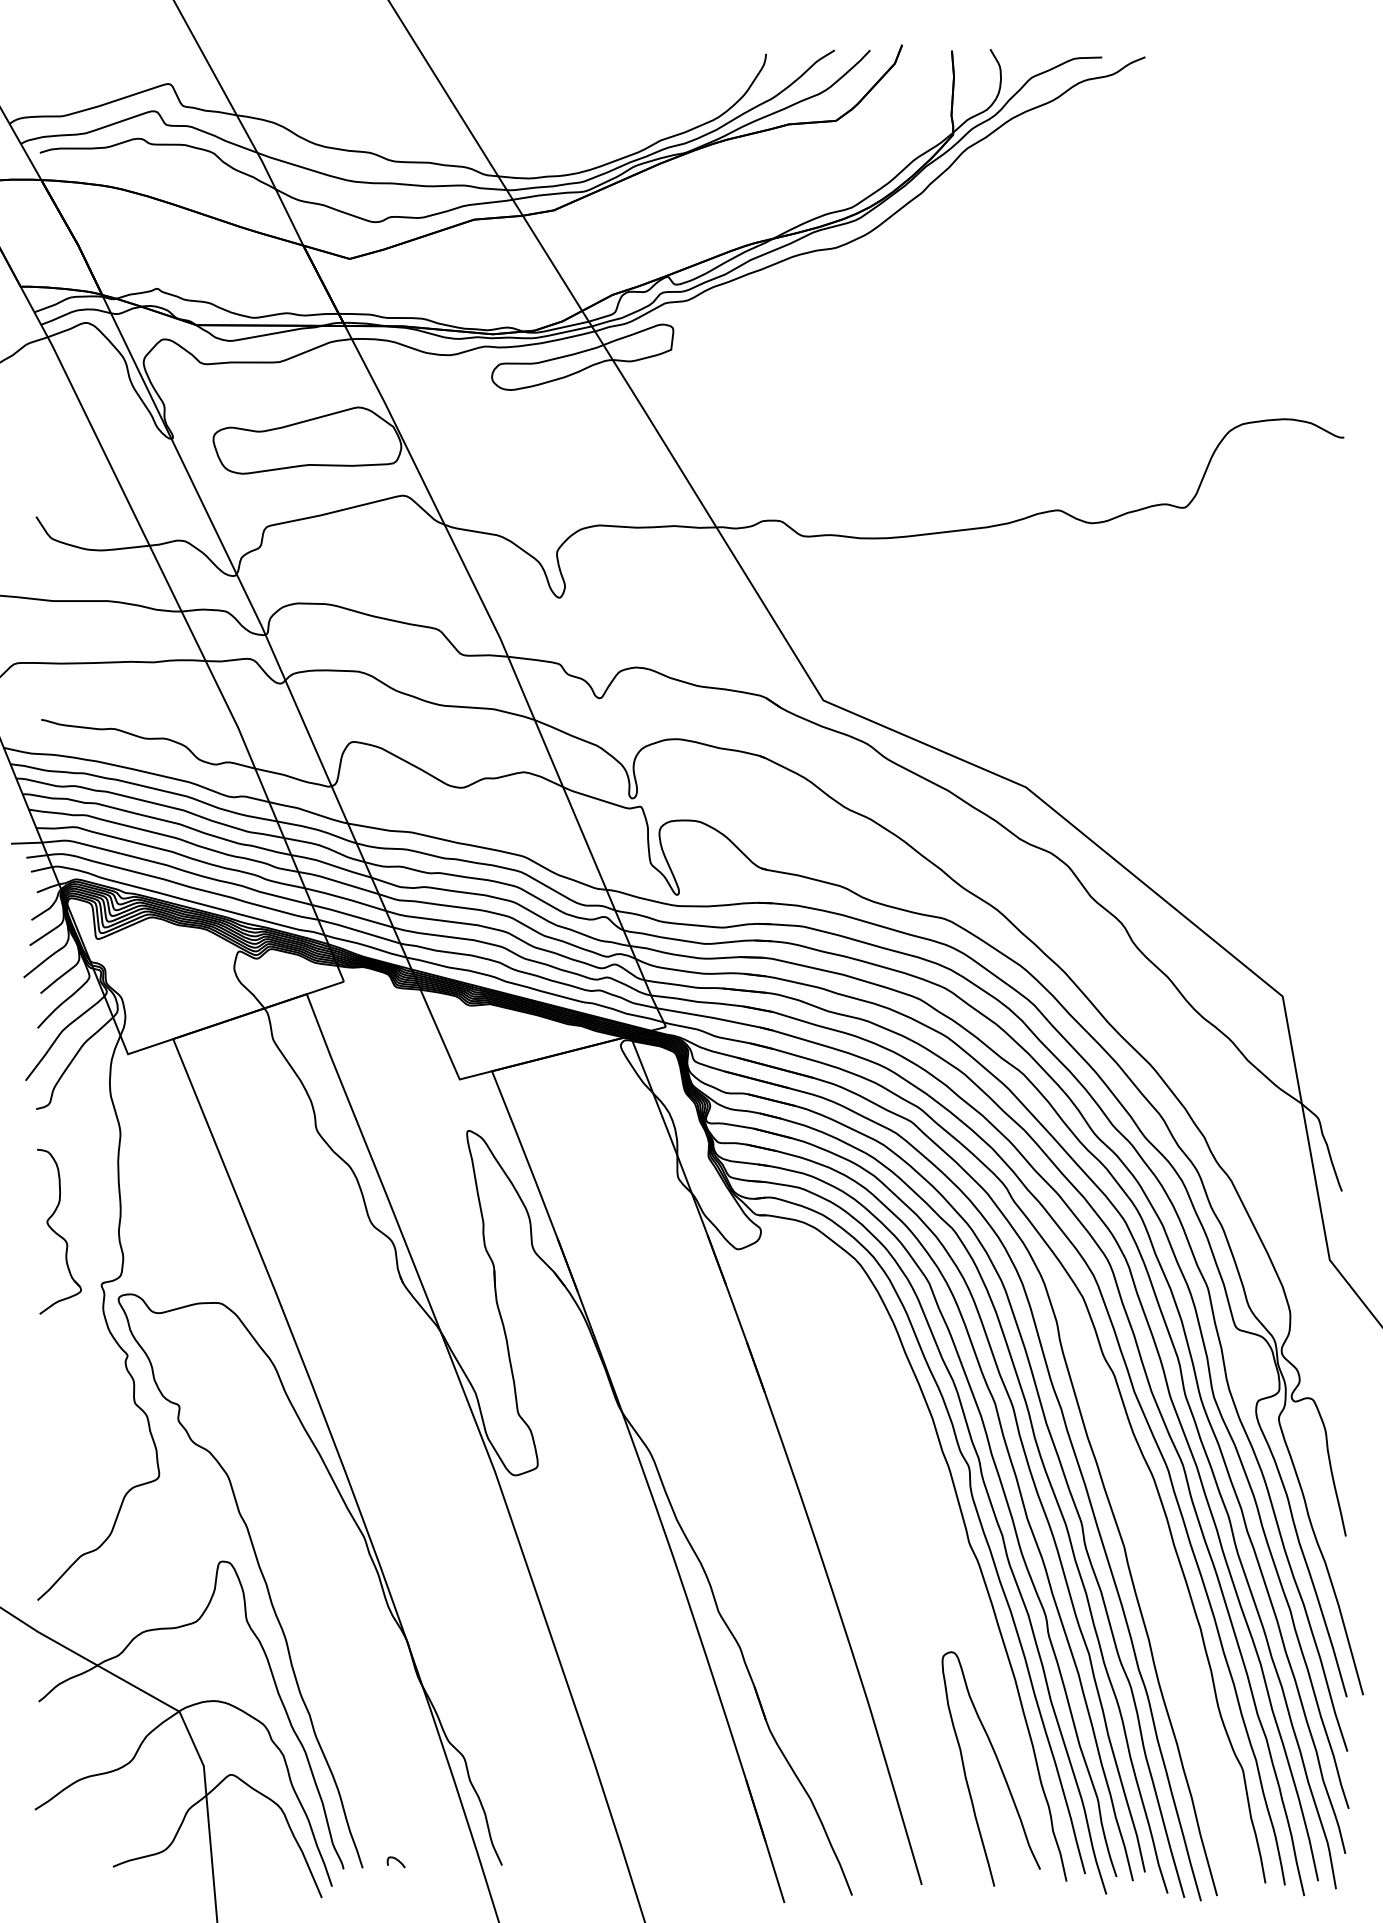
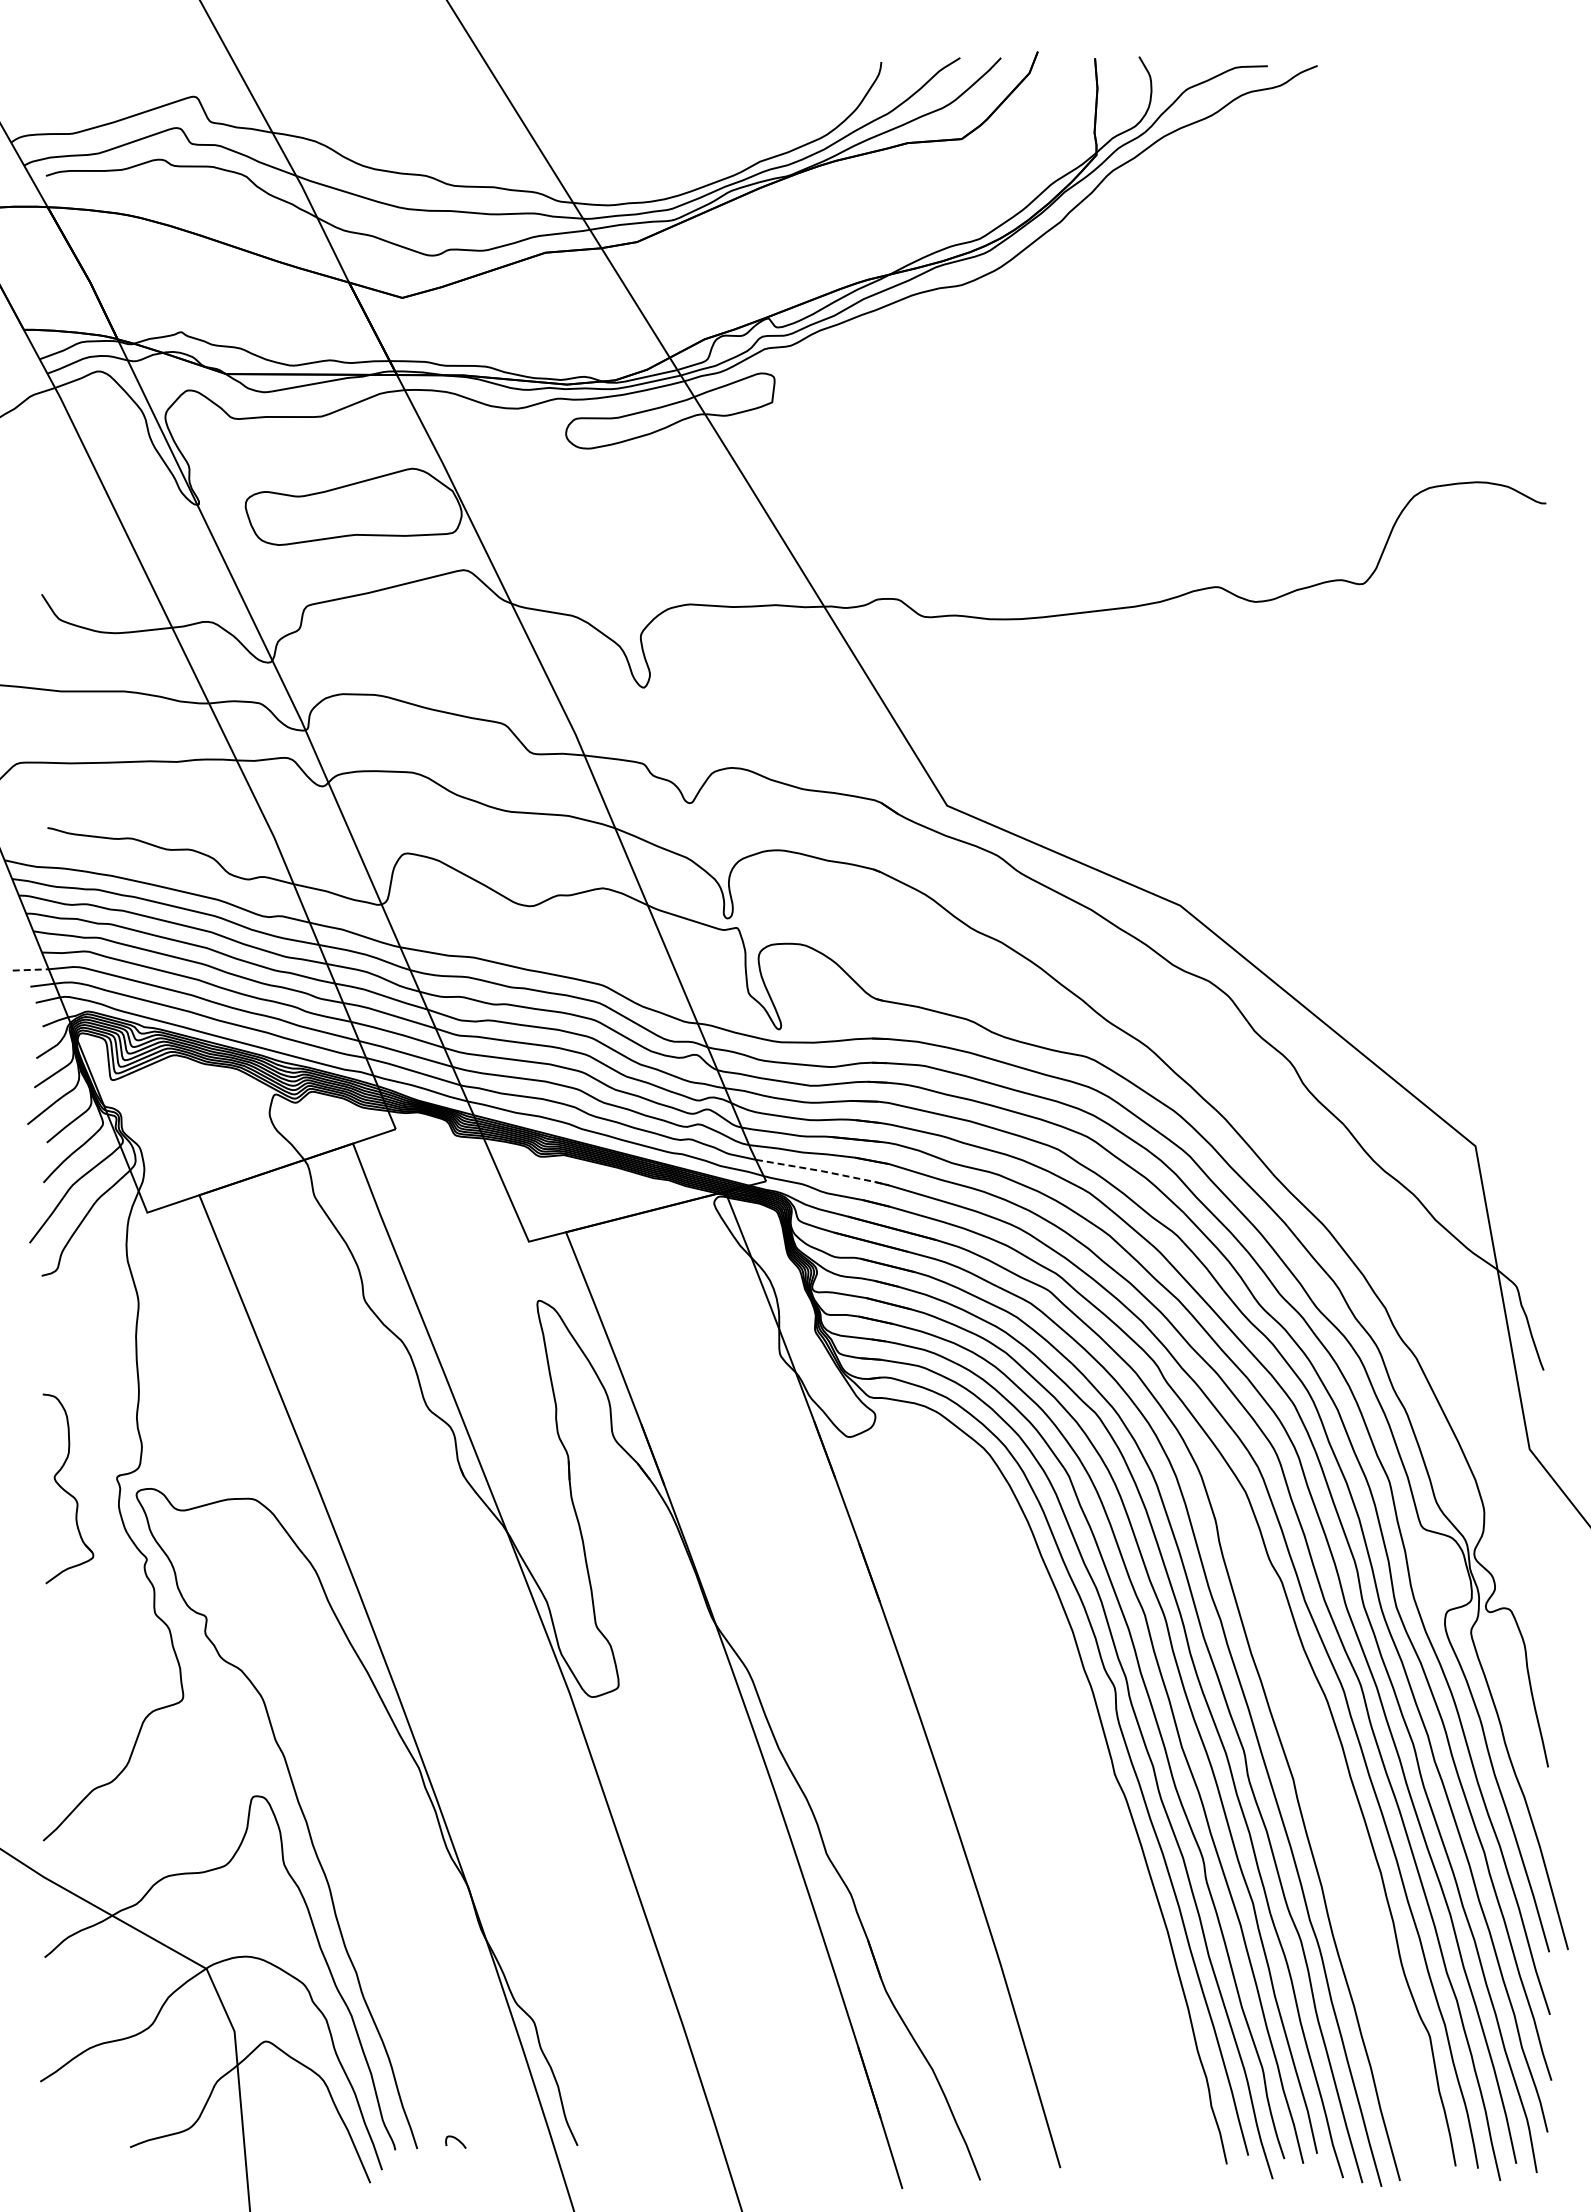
line: (27, 842) -> (31, 969), solid -> dashed
line: (715, 1018) -> (823, 1171), solid -> dashed
part: (59, 1231) -> (68, 1488), moved
curve: (998, 1764) -> (1148, 2029), removed

